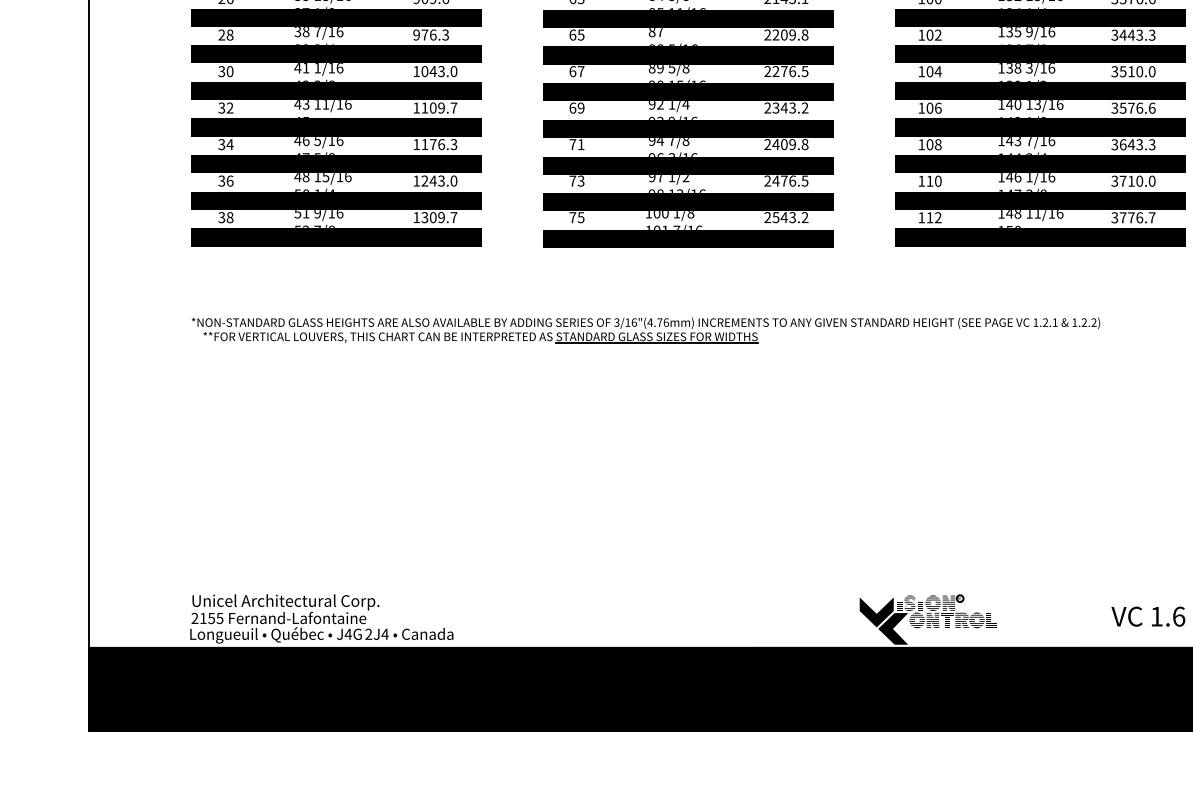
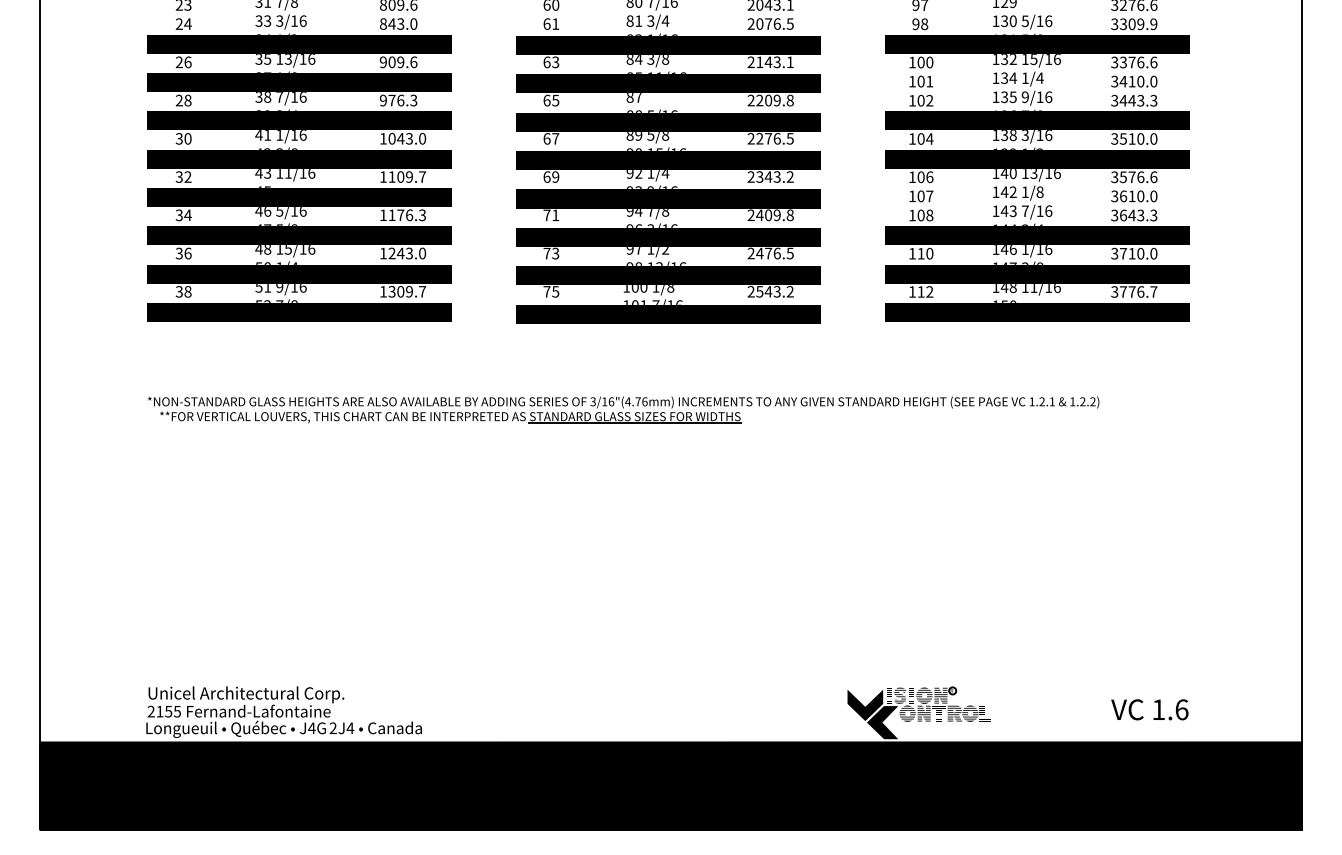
fill: (1040, 17) -> (1036, 82), removed
fill: (1040, 127) -> (1036, 197), removed

